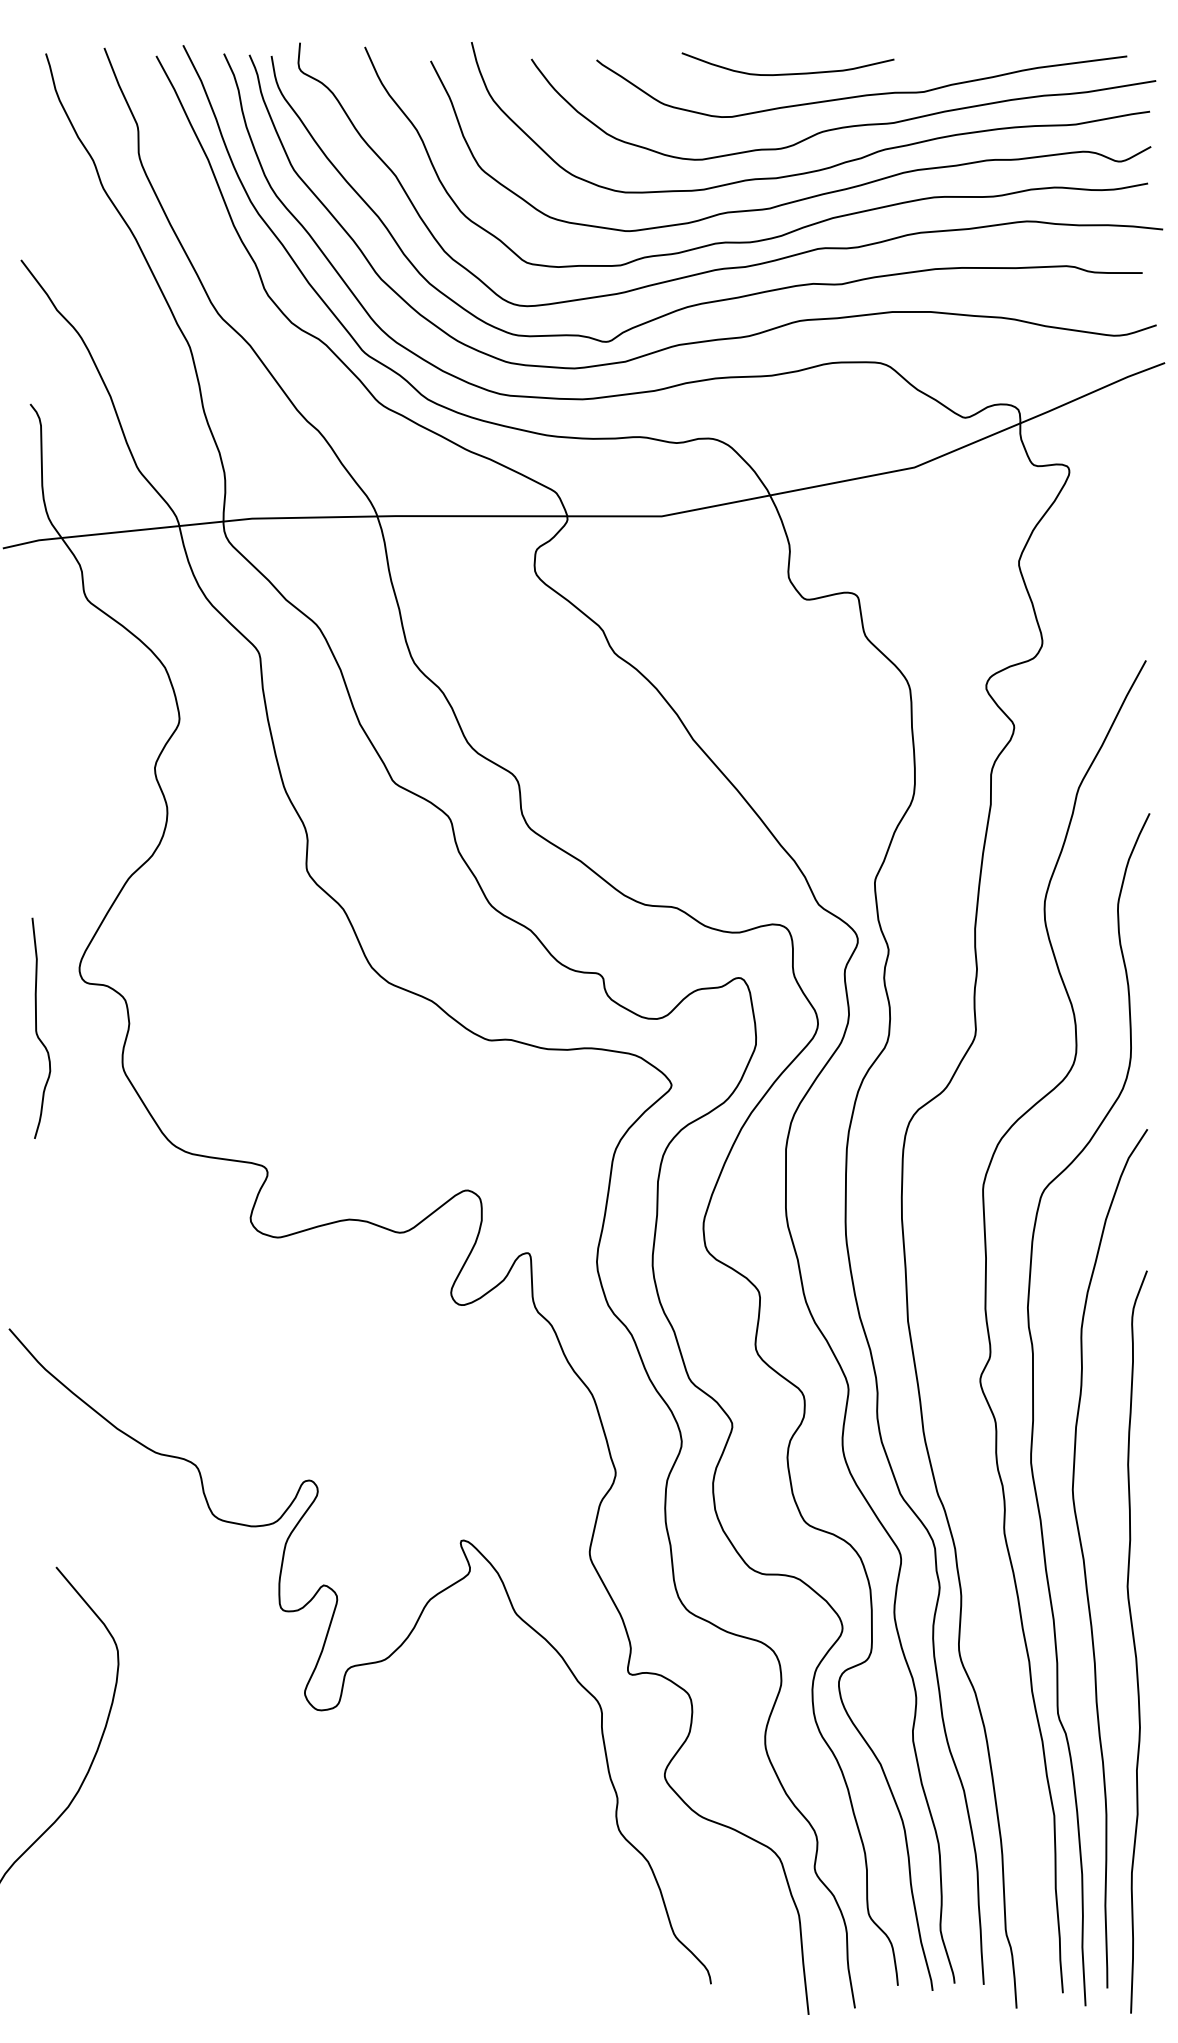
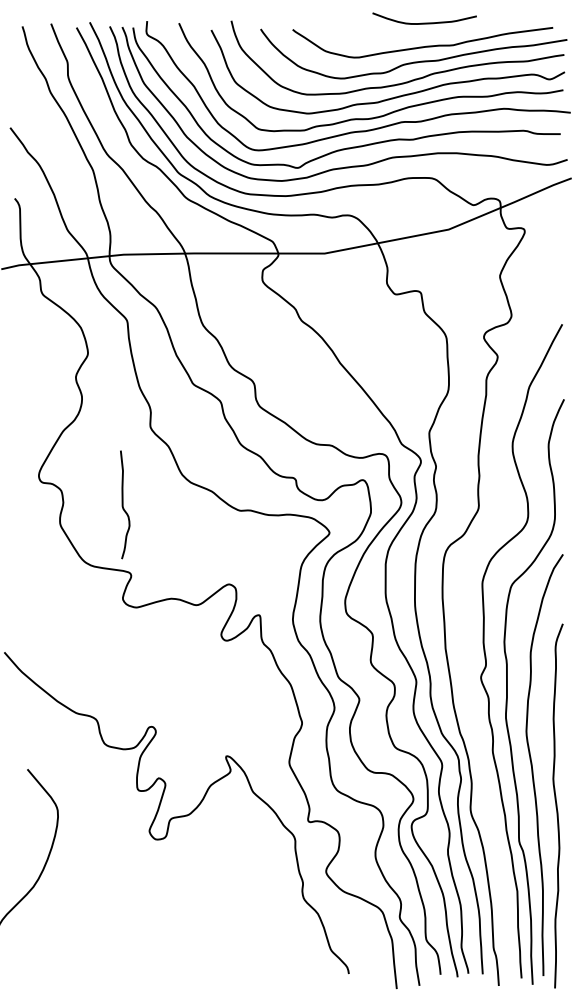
curve: (787, 72) -> (424, 22), moved
curve: (37, 1027) -> (123, 504), moved

